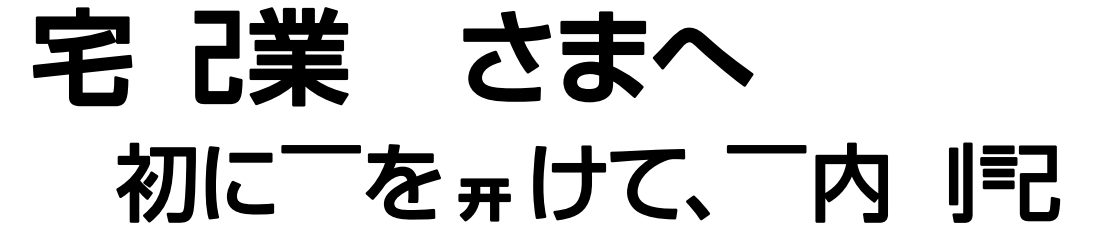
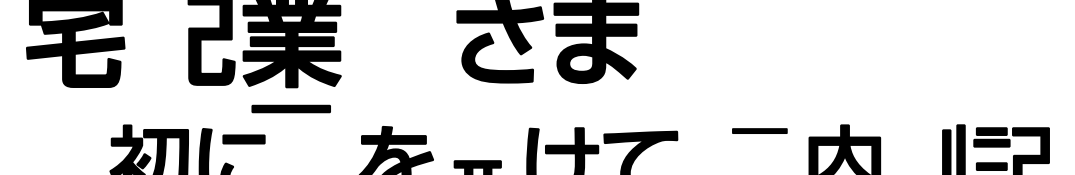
fill: (702, 56) -> (695, 38), removed
part: (320, 149) -> (290, 109), moved
part: (766, 149) -> (759, 131), size x0.7
fill: (998, 172) -> (991, 154), removed

